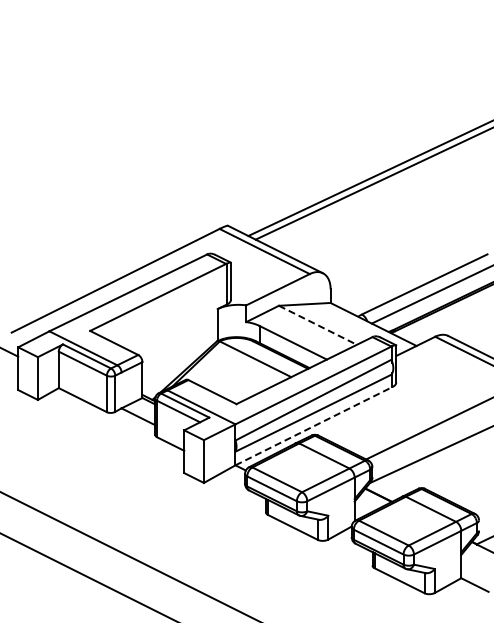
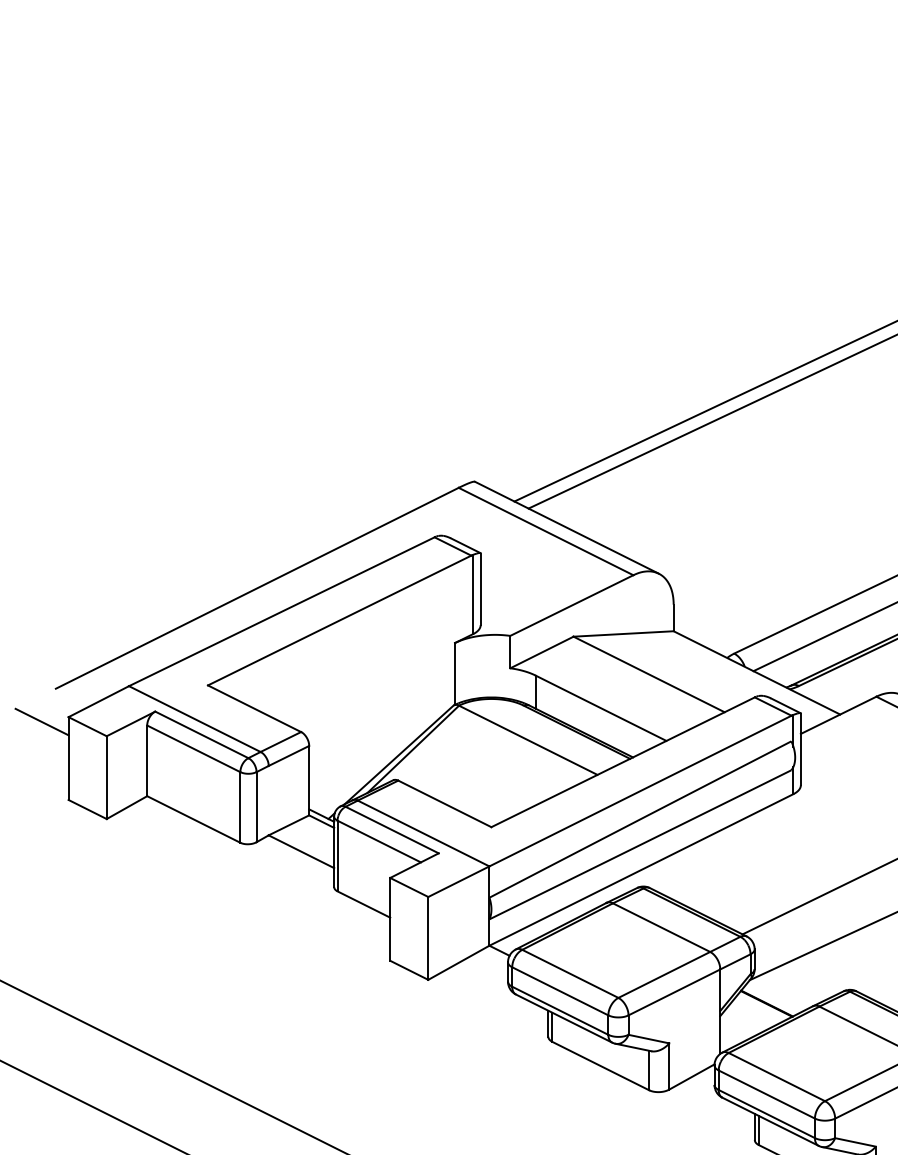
line: (317, 325) -> (648, 674), dashed -> solid
line: (313, 426) -> (640, 870), dashed -> solid

